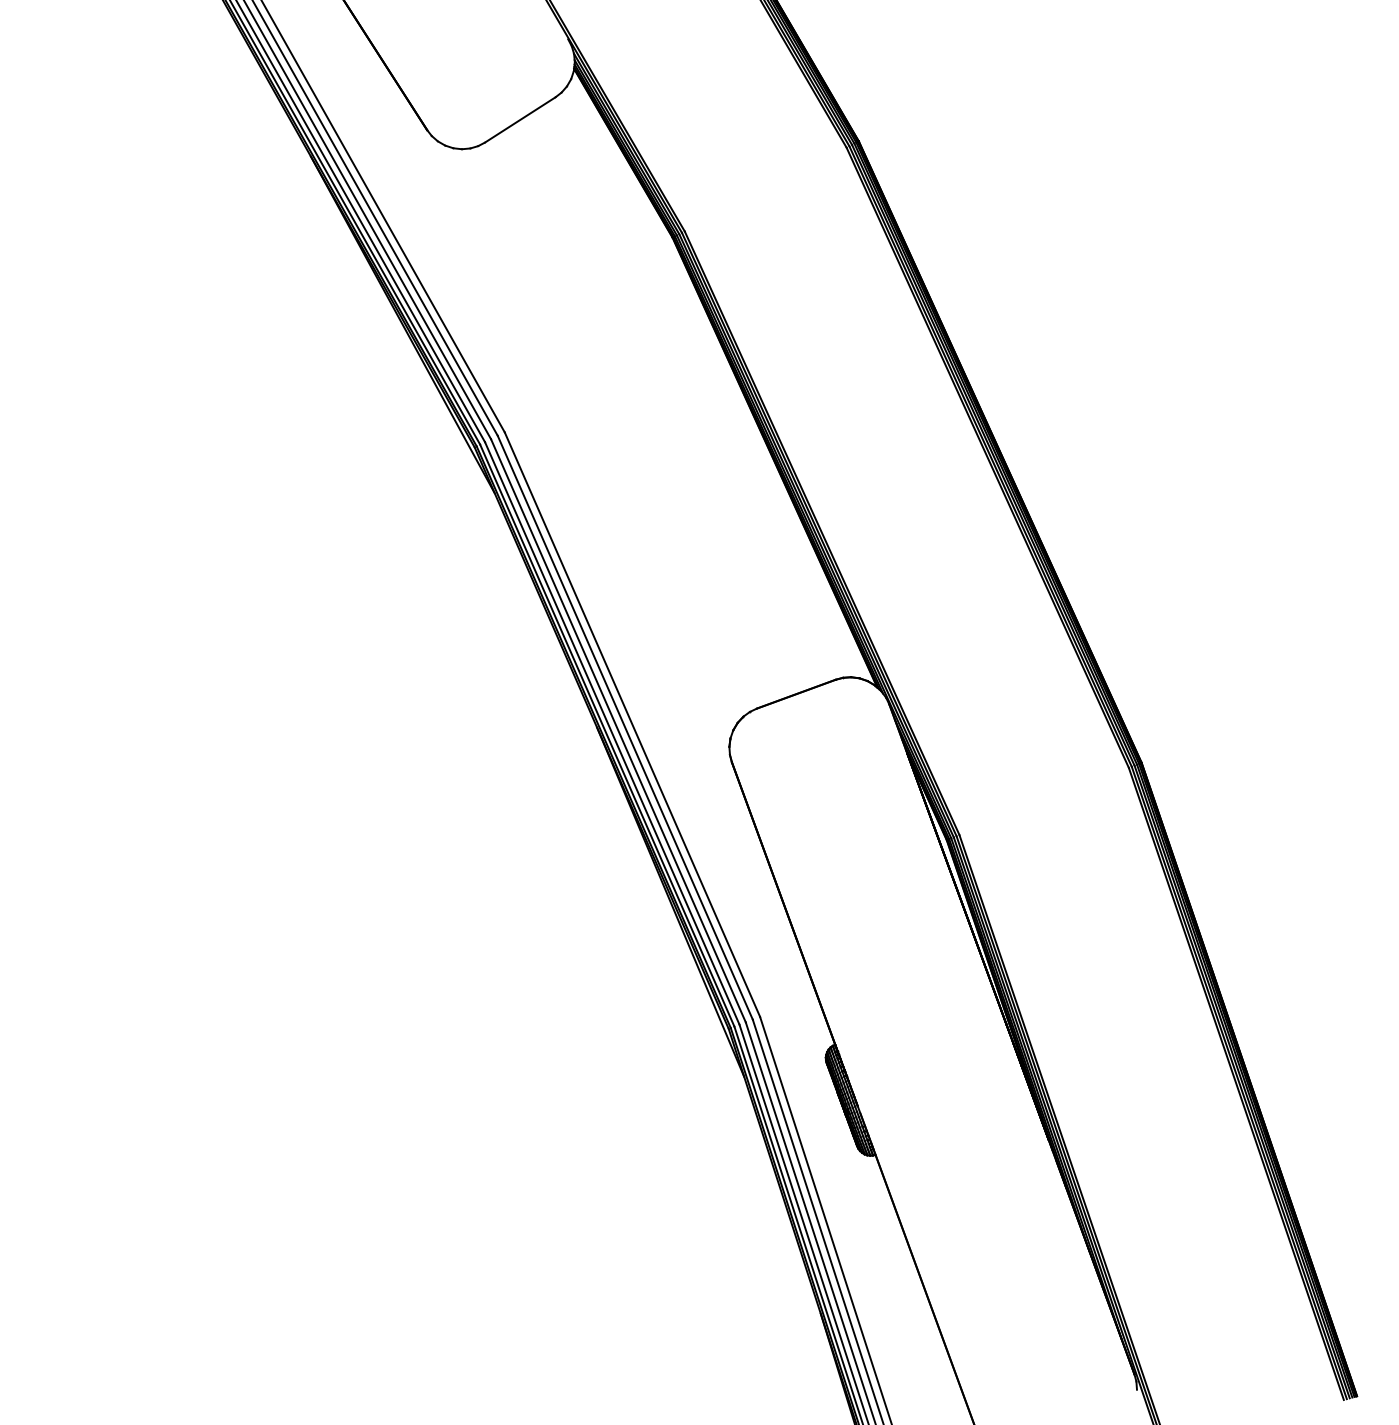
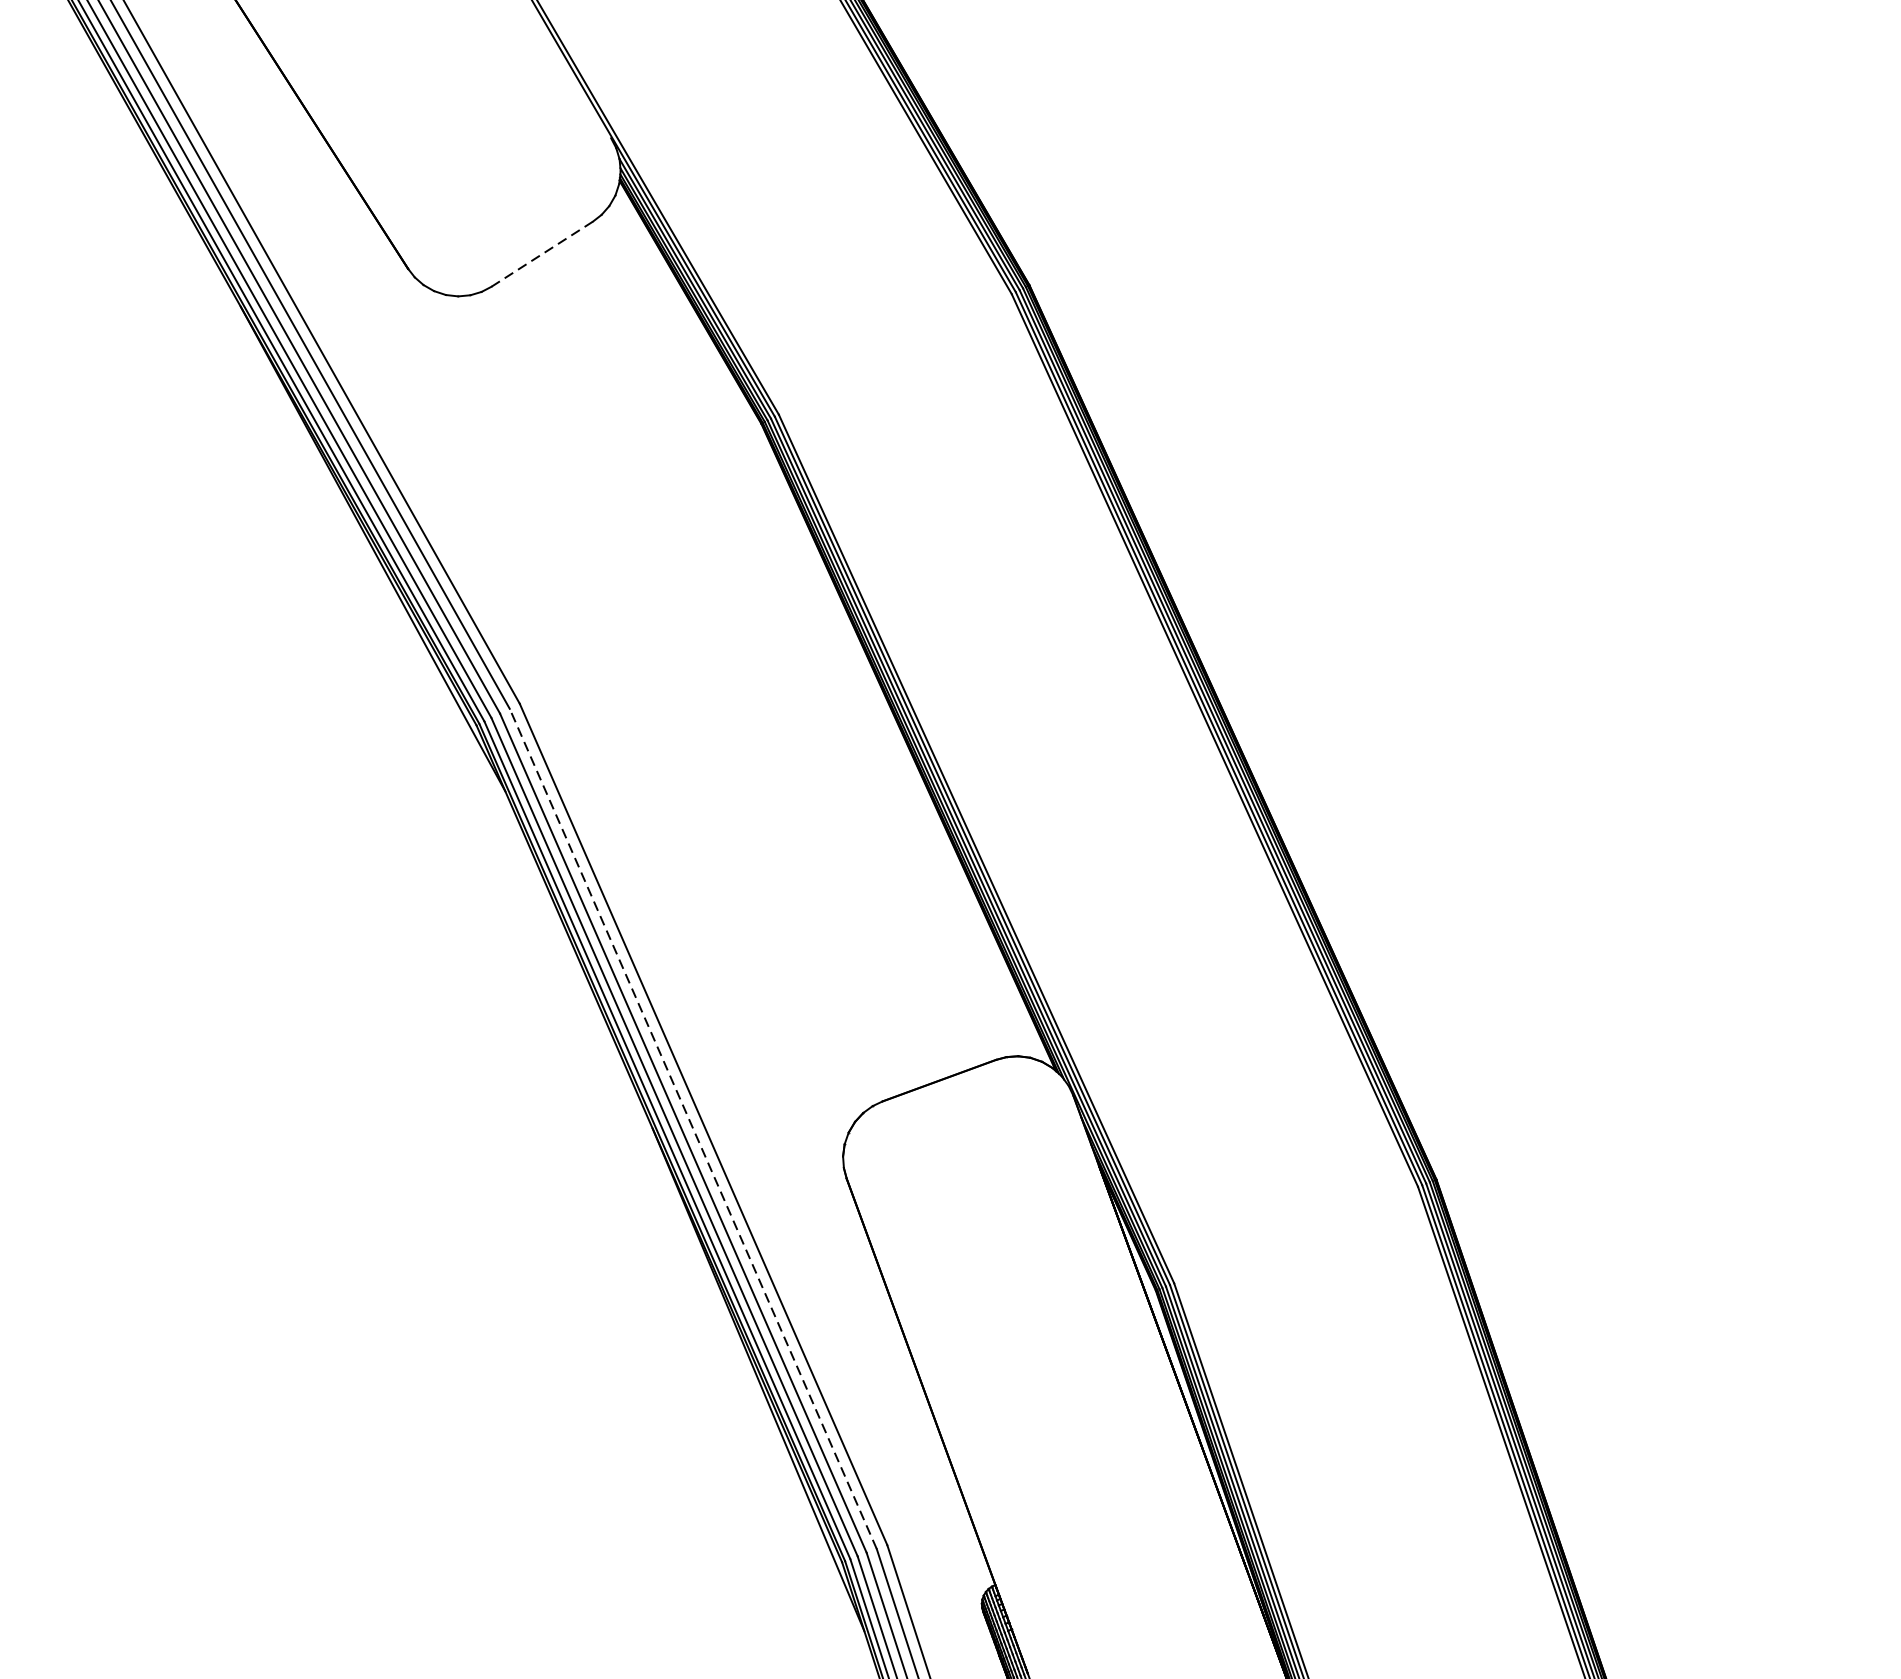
line: (520, 119) -> (542, 253), solid -> dashed
line: (625, 727) -> (693, 1128), solid -> dashed

